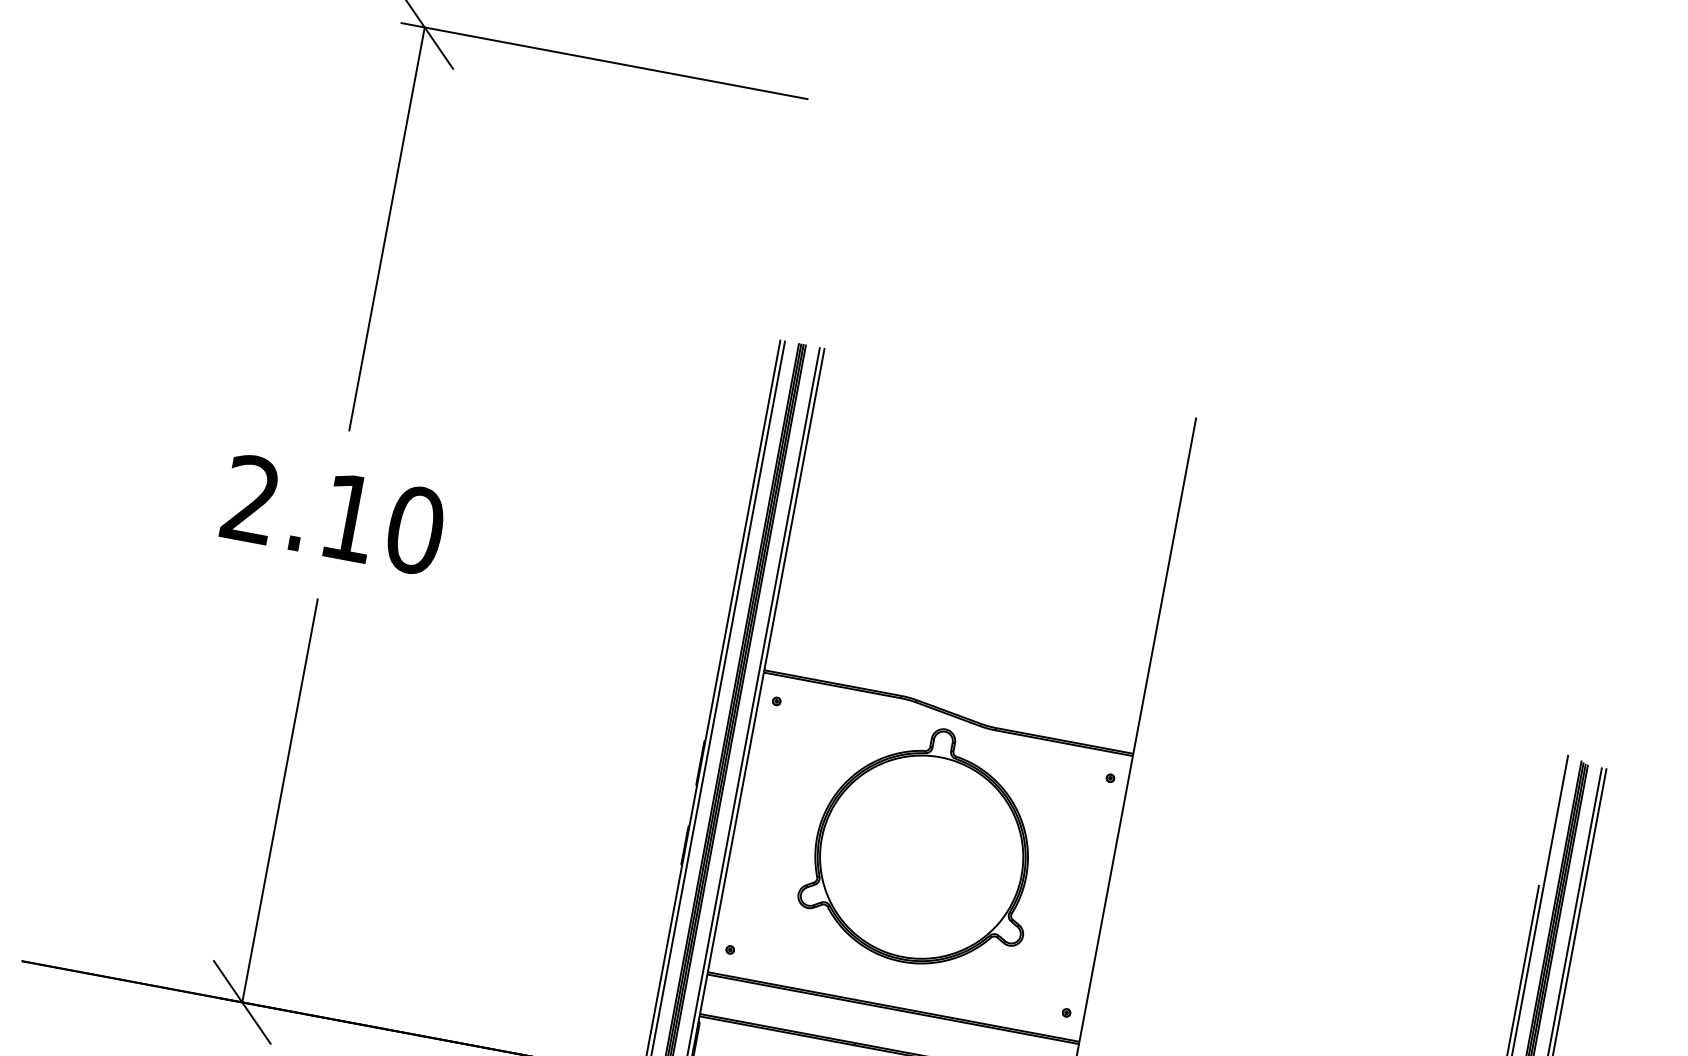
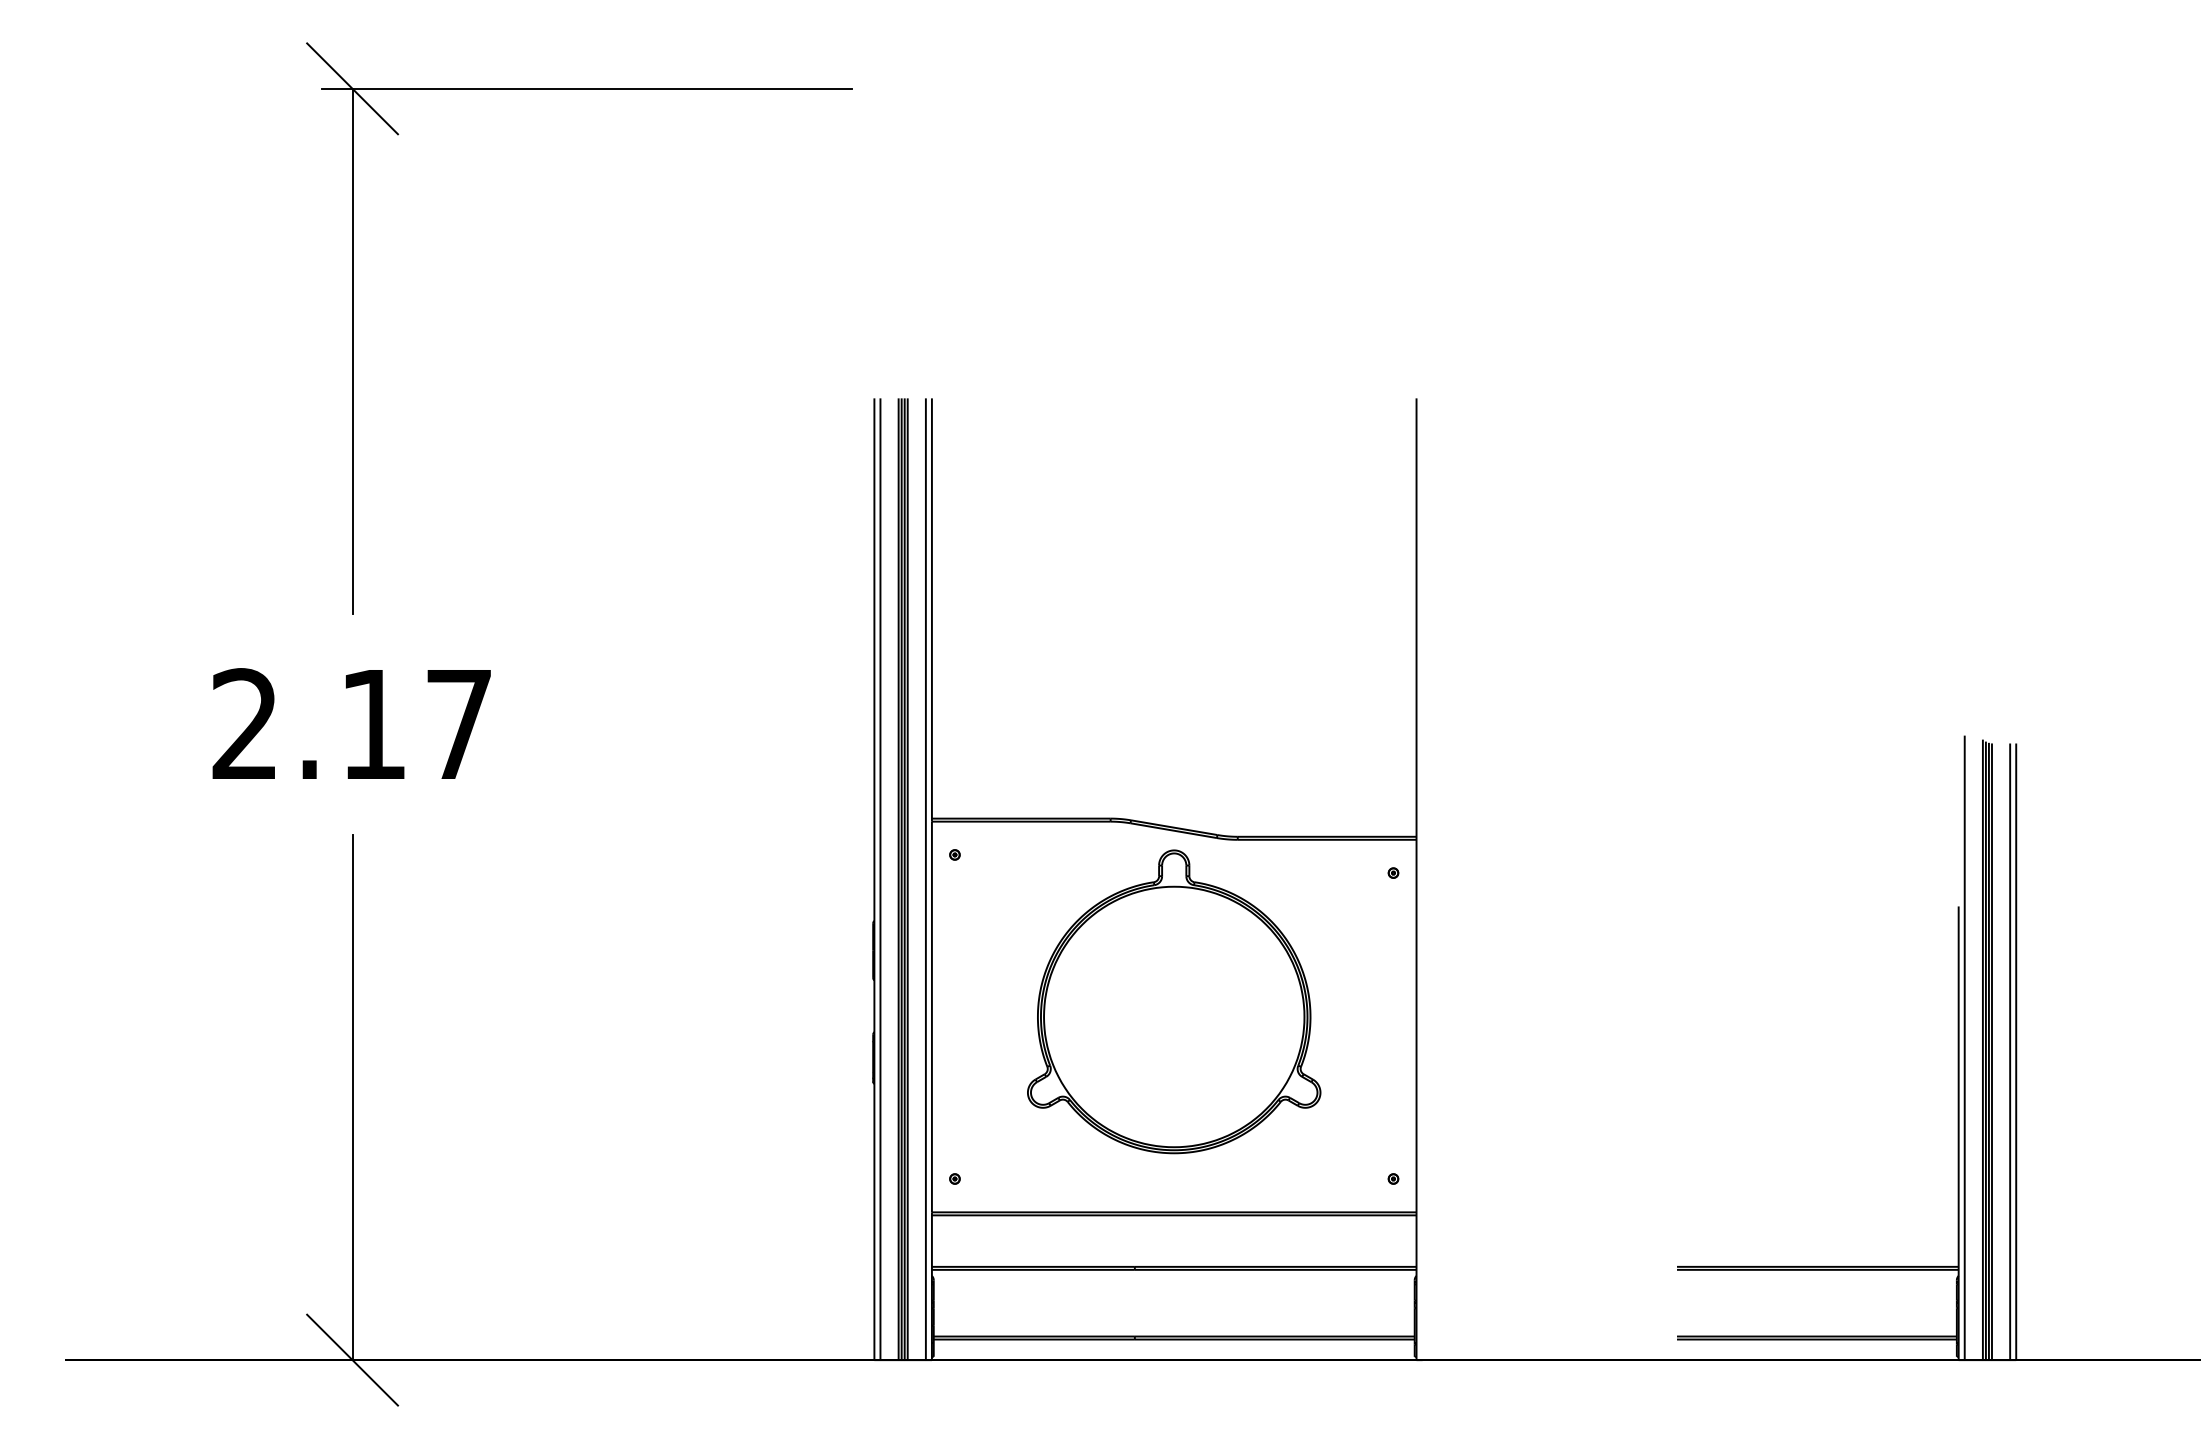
text: (415, 530) -> (459, 724), 2.10 -> 2.17

